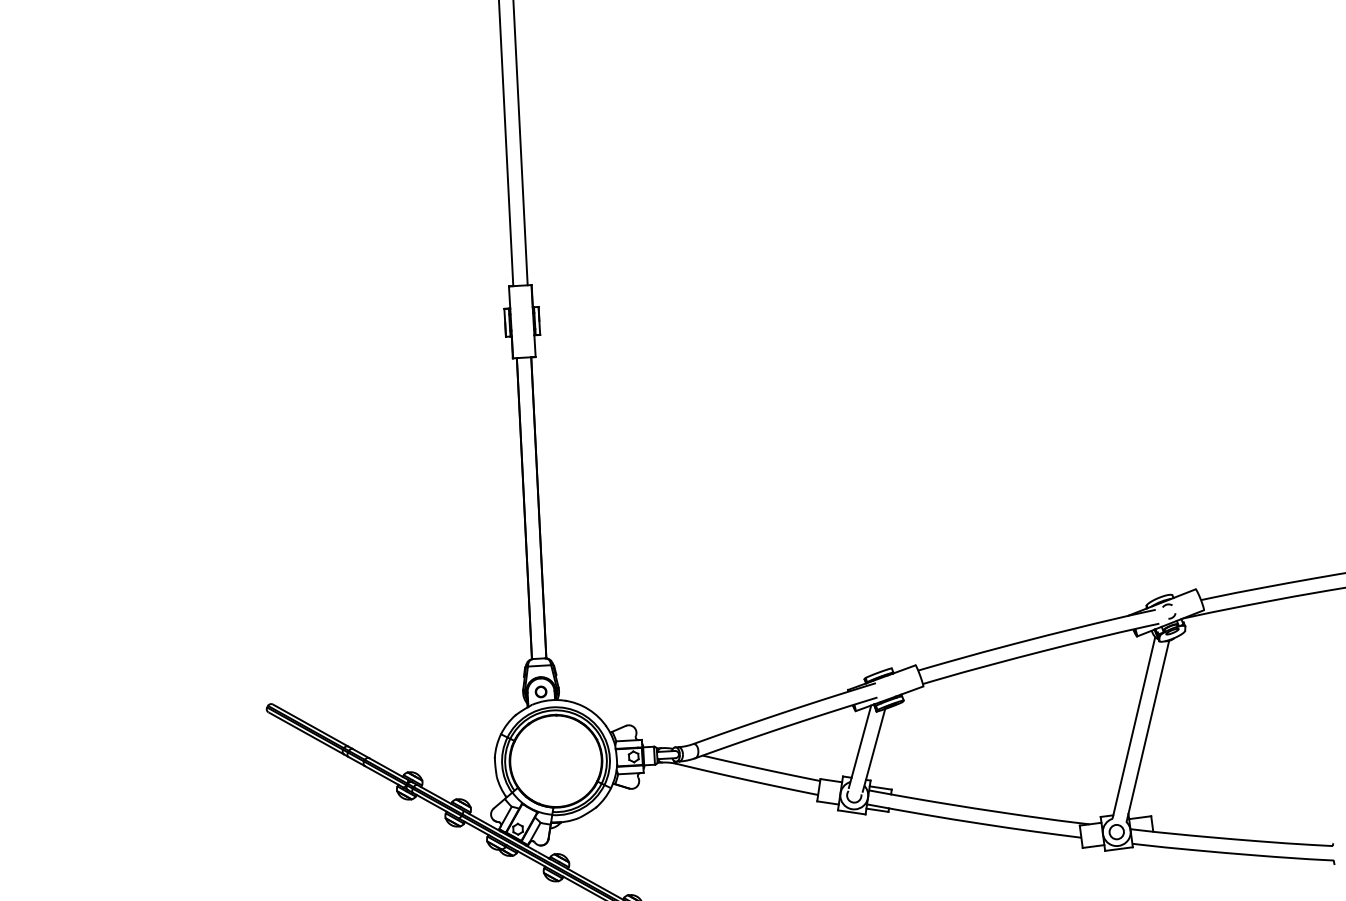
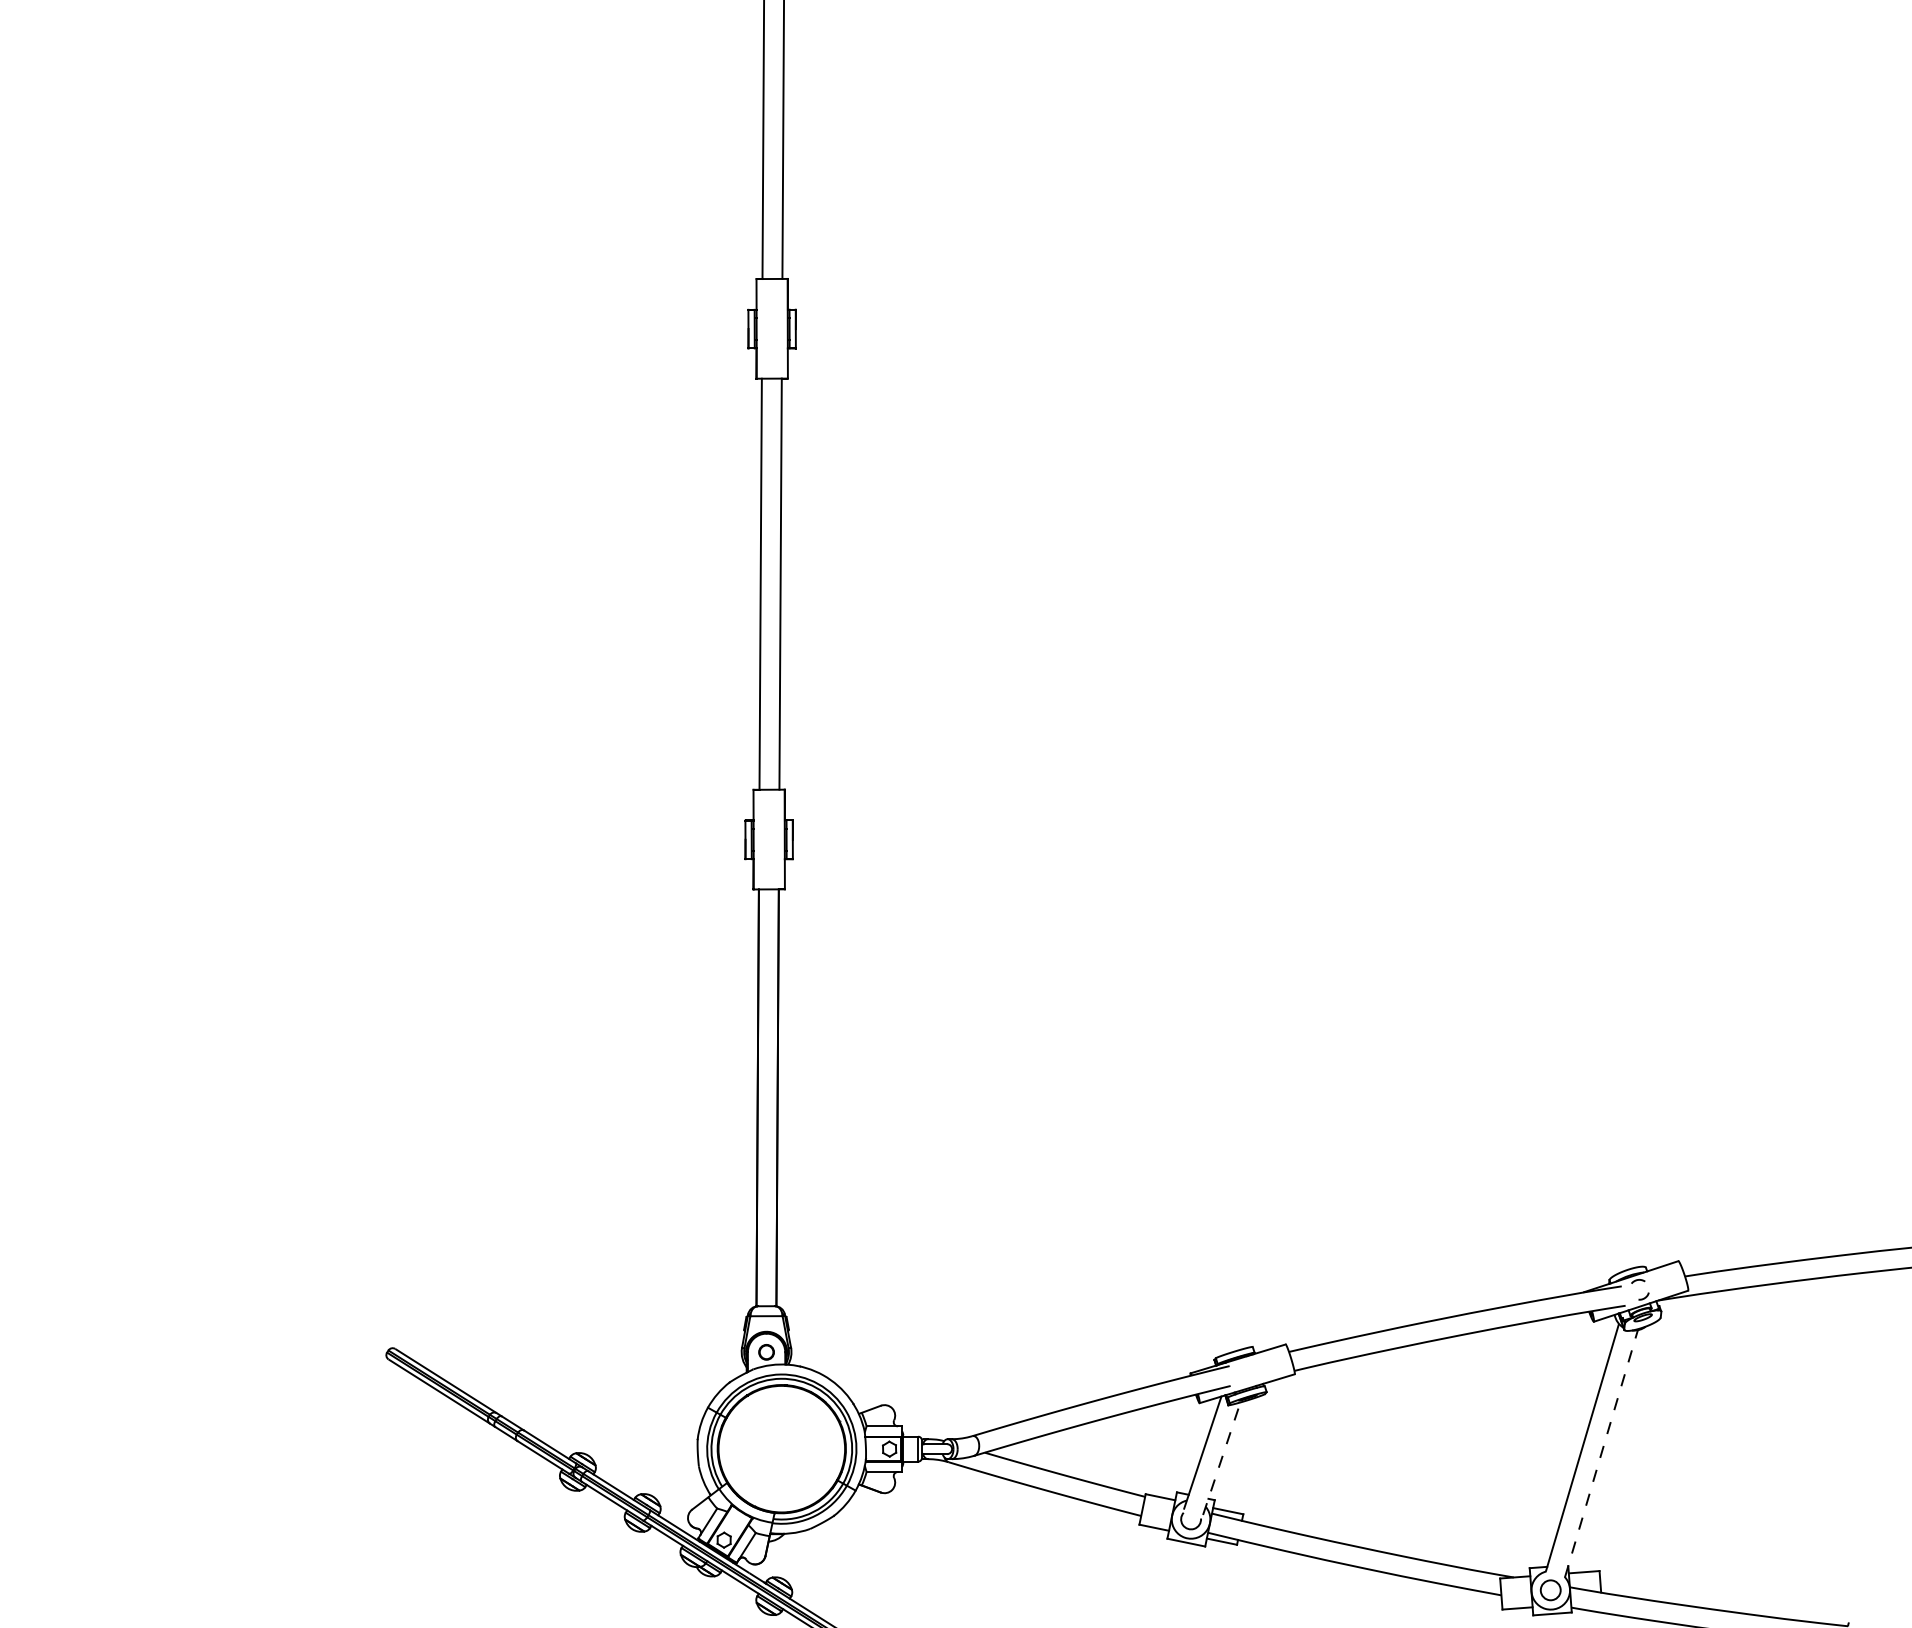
line: (1147, 731) -> (1601, 1453), solid -> dashed
line: (873, 750) -> (1221, 1458), solid -> dashed

